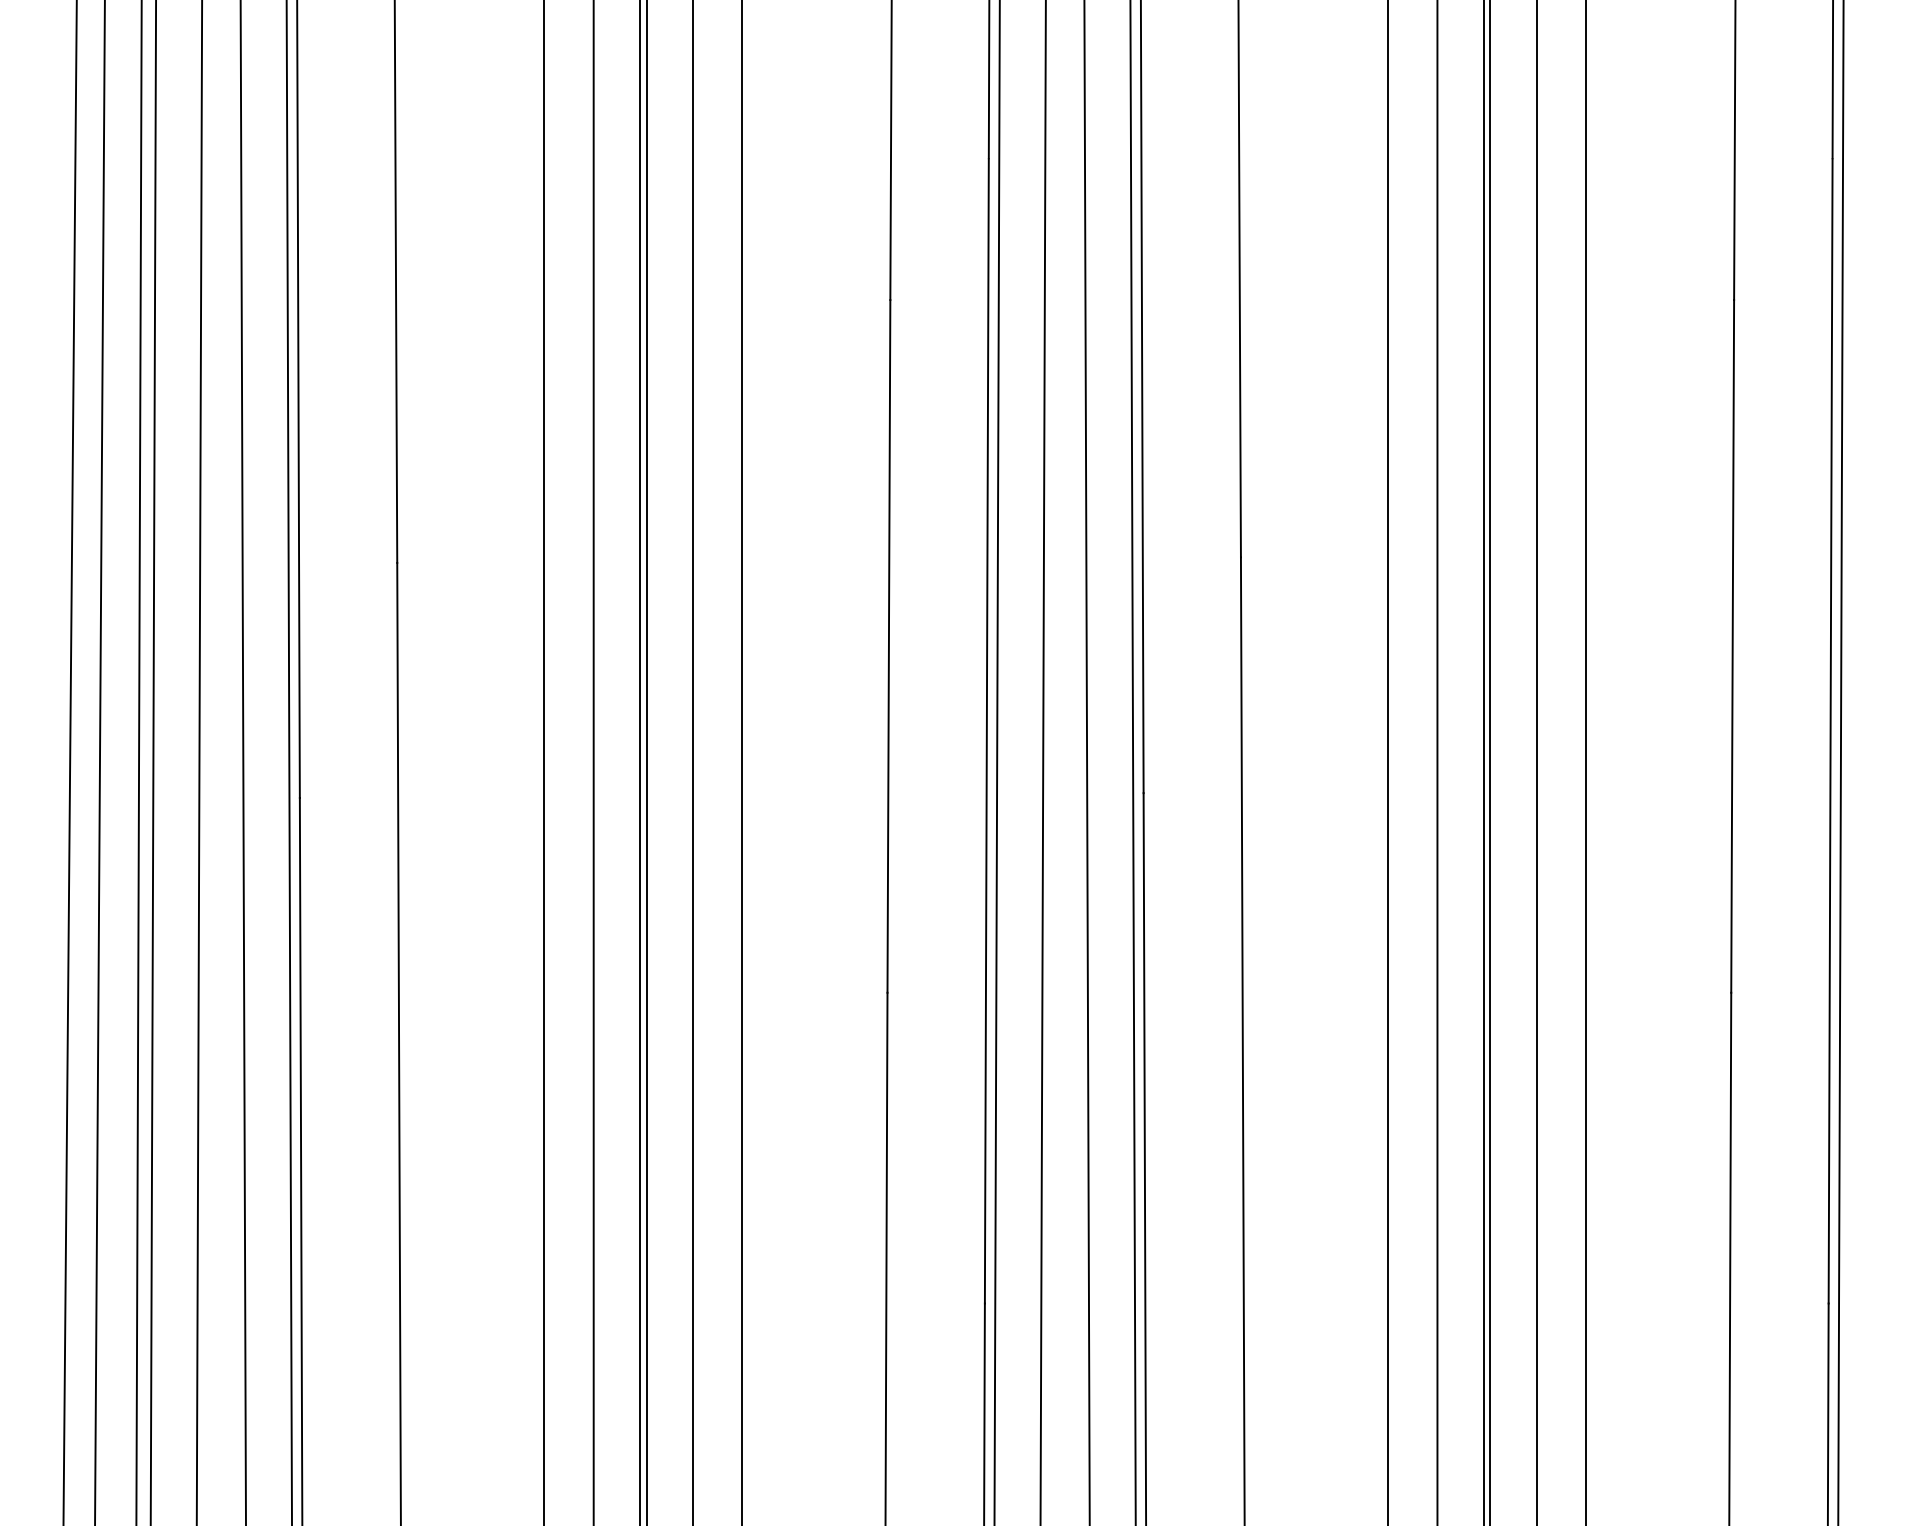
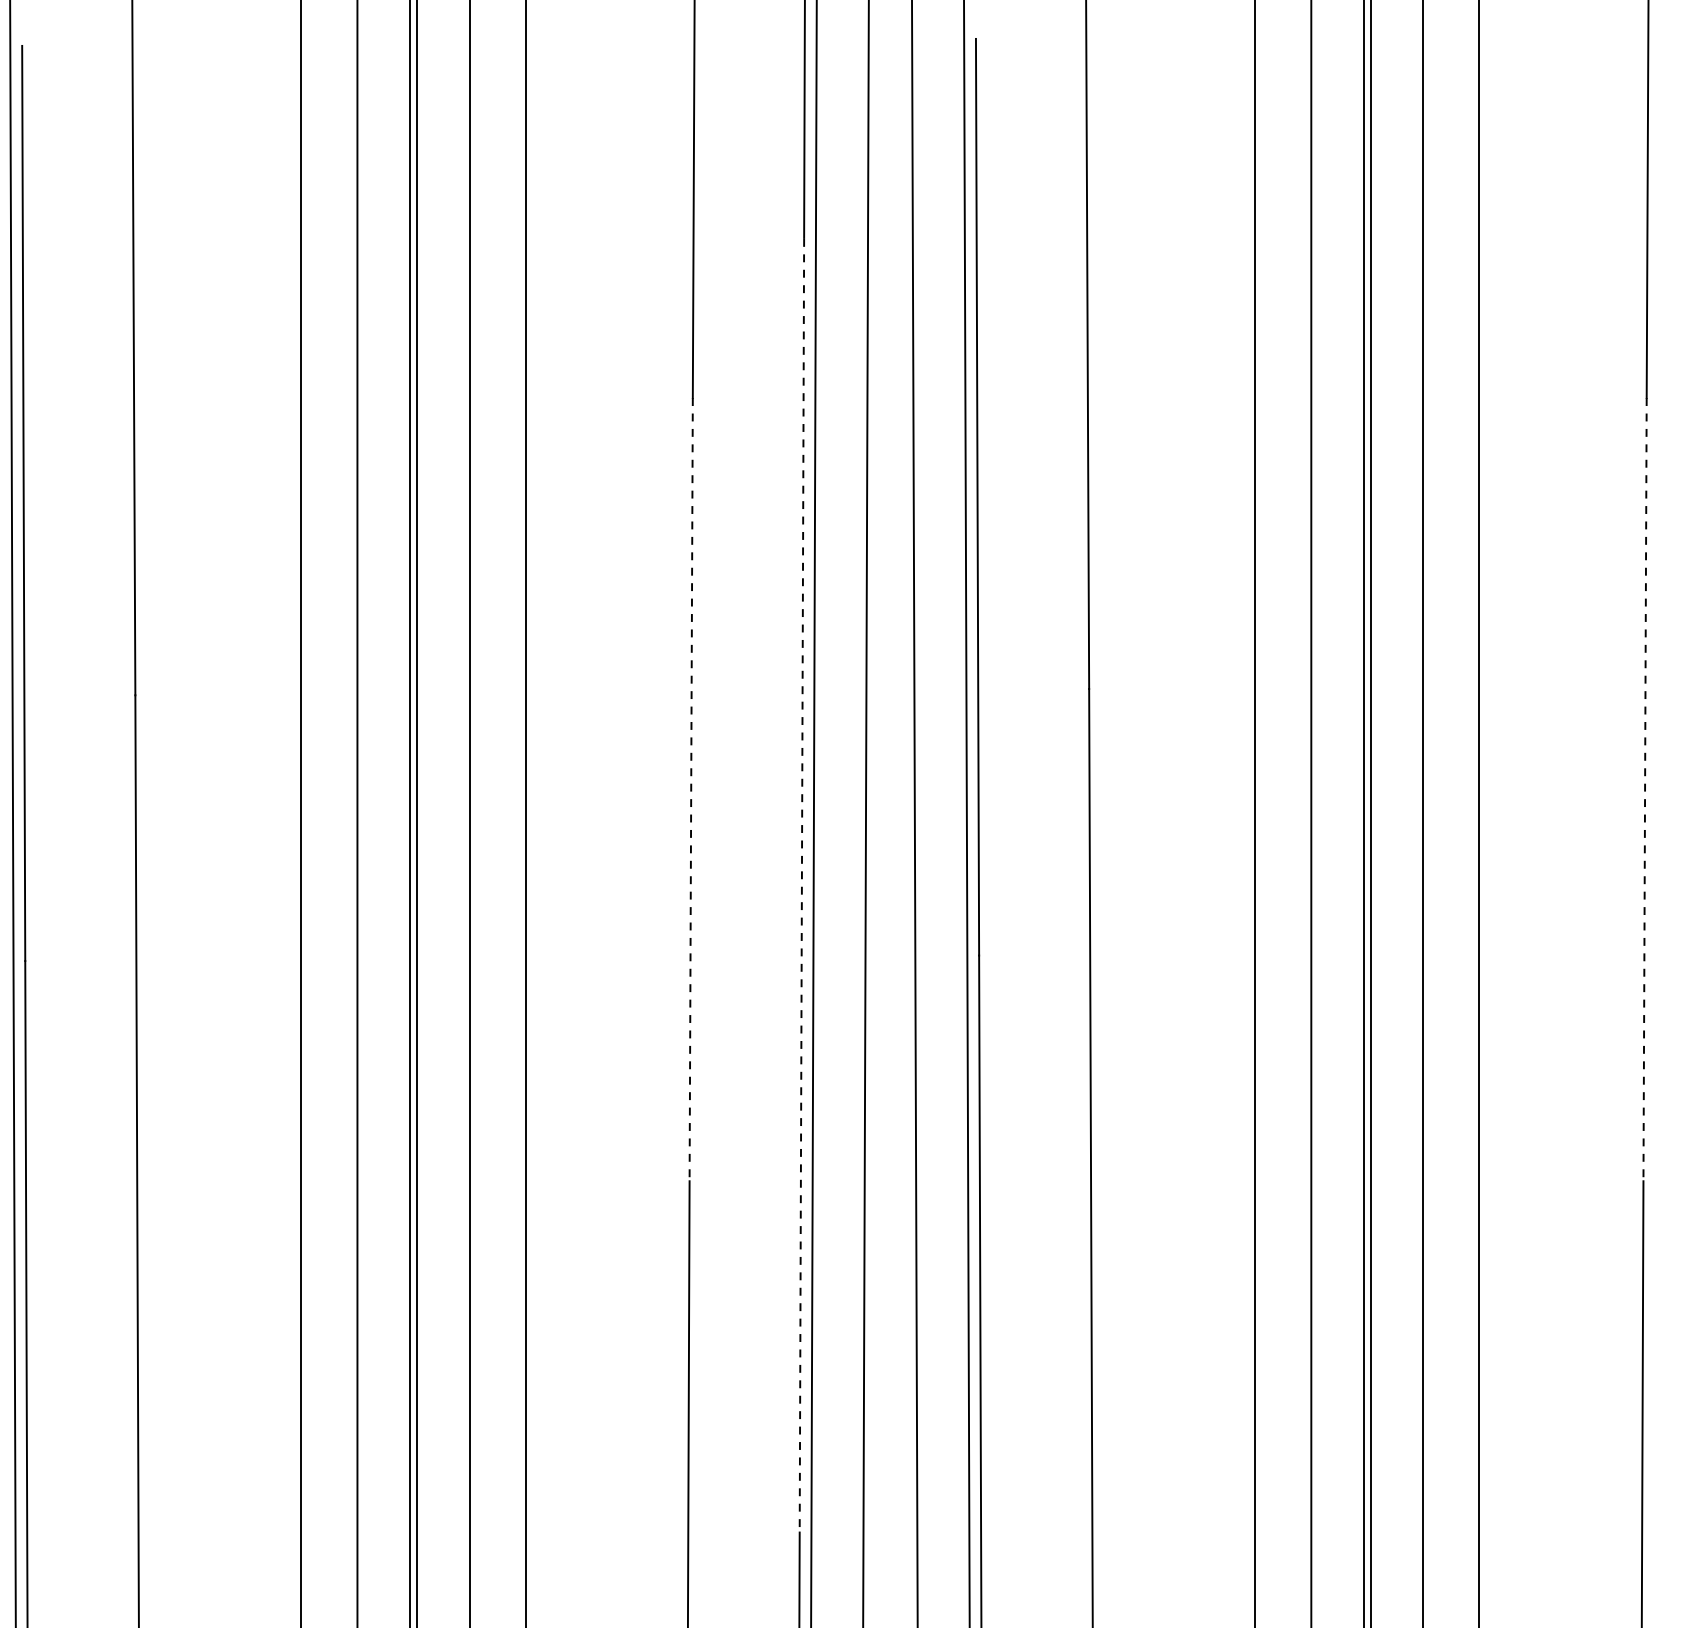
line: (888, 646) -> (690, 789), solid -> dashed
line: (1732, 646) -> (1644, 789), solid -> dashed
line: (986, 731) -> (801, 885), solid -> dashed

